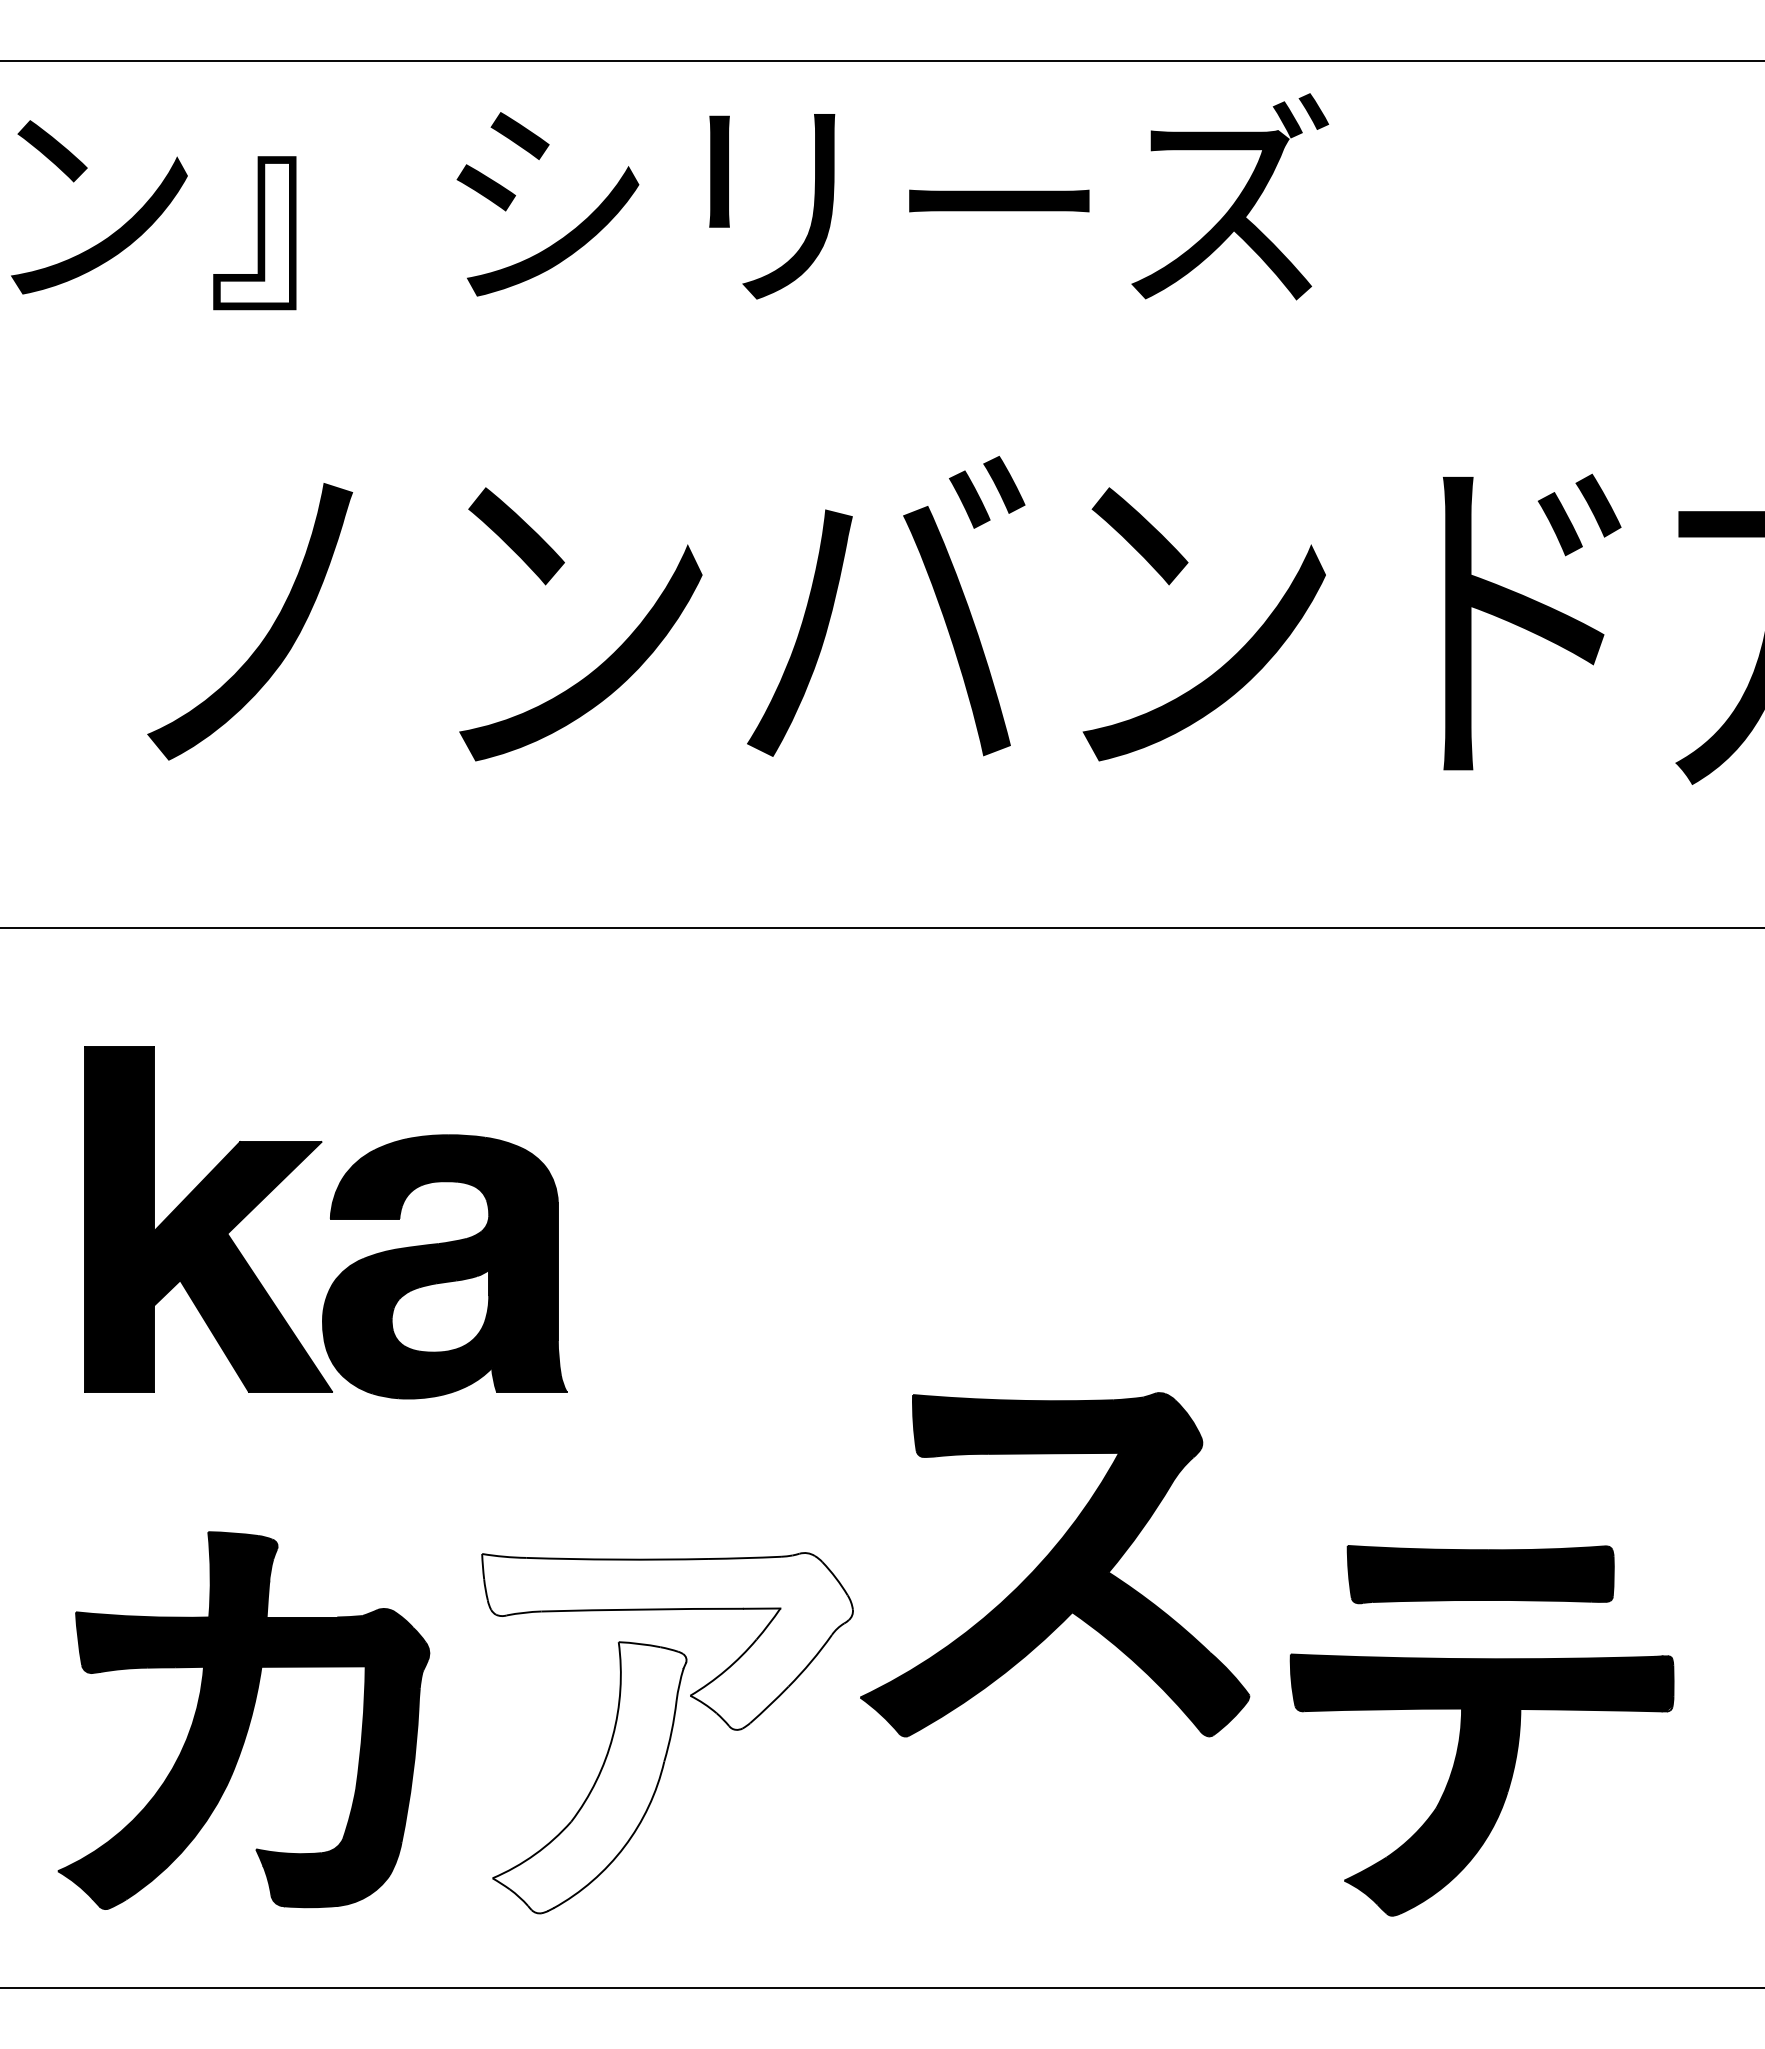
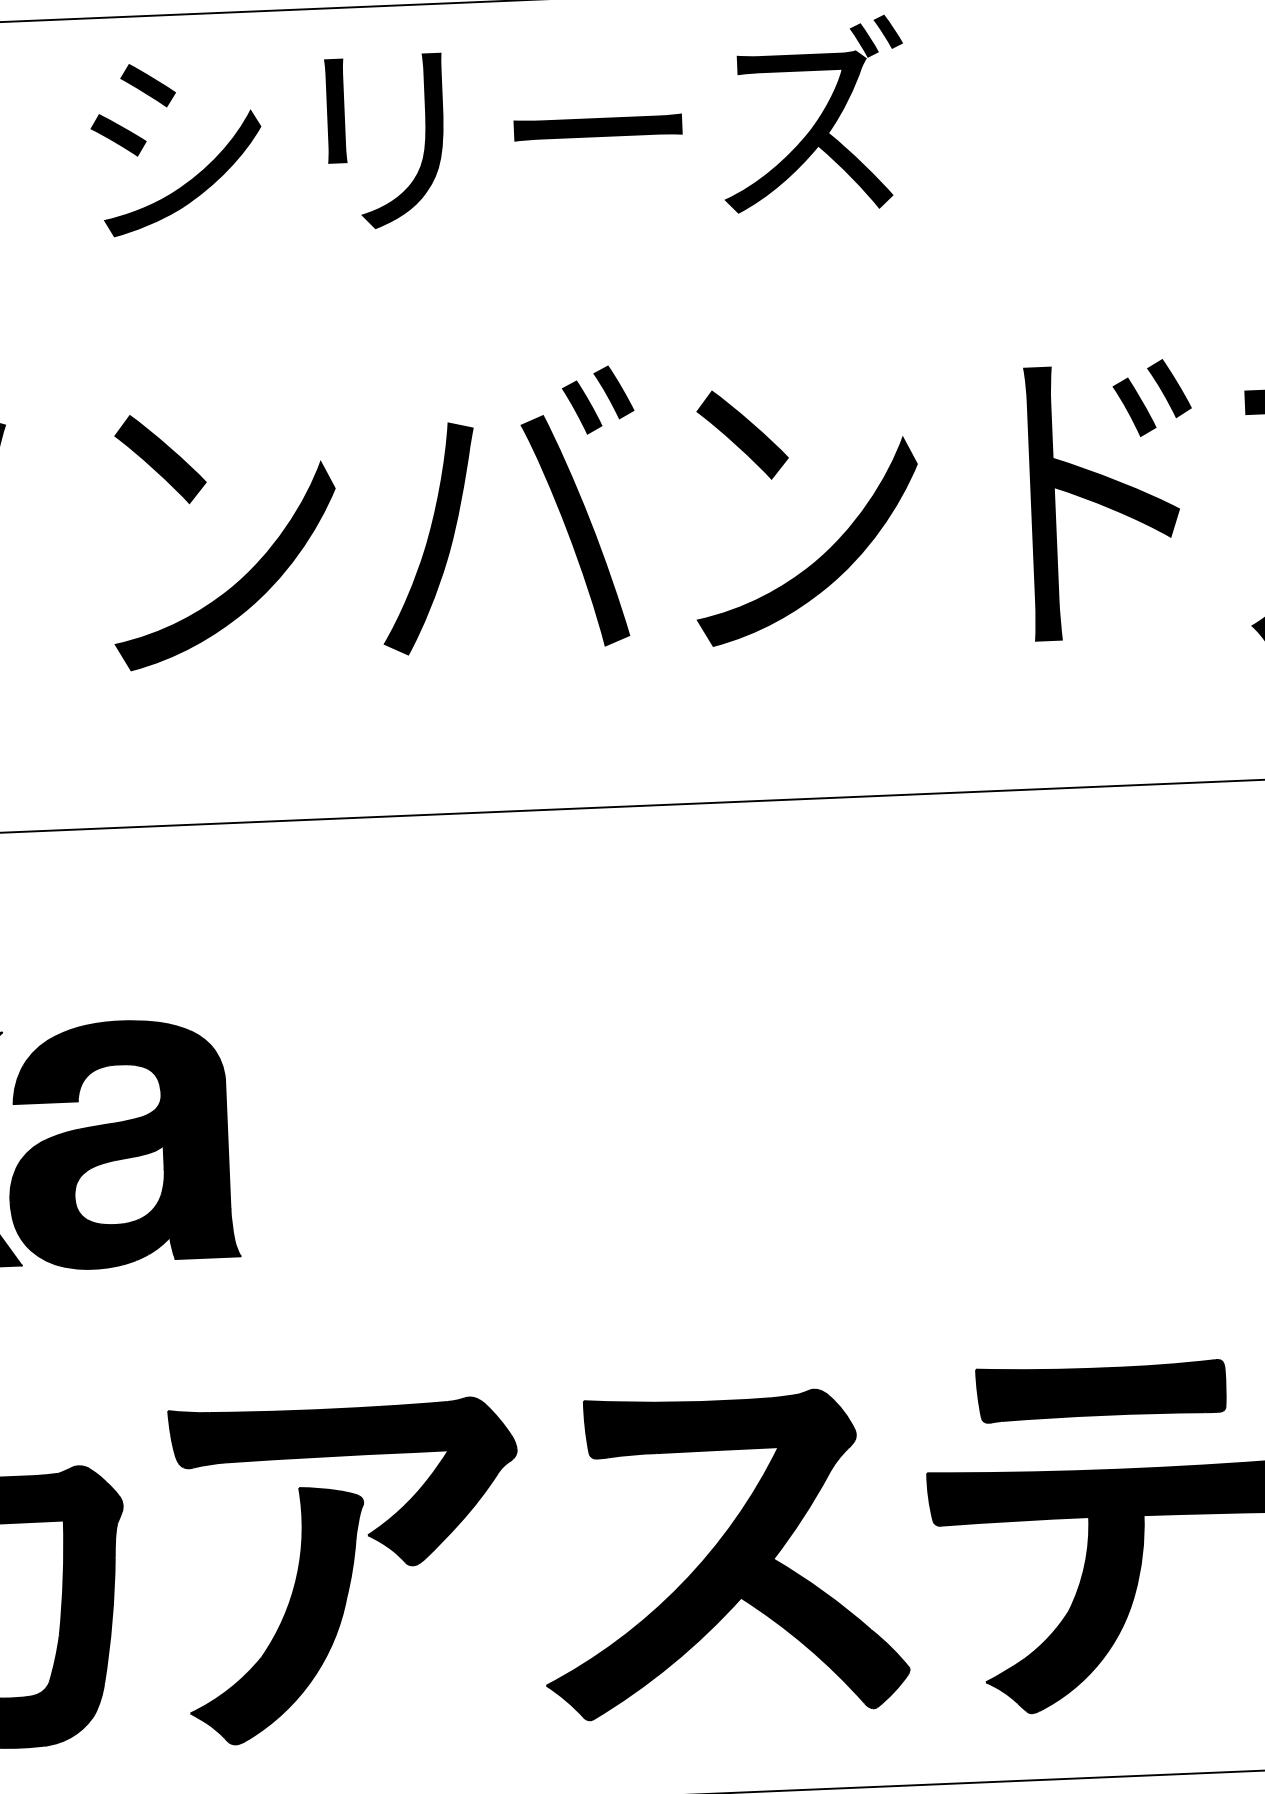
part: (1055, 1564) -> (723, 1553), moved
fill: (667, 1641) -> (344, 1485), added
fill: (589, 1777) -> (277, 1615), added

